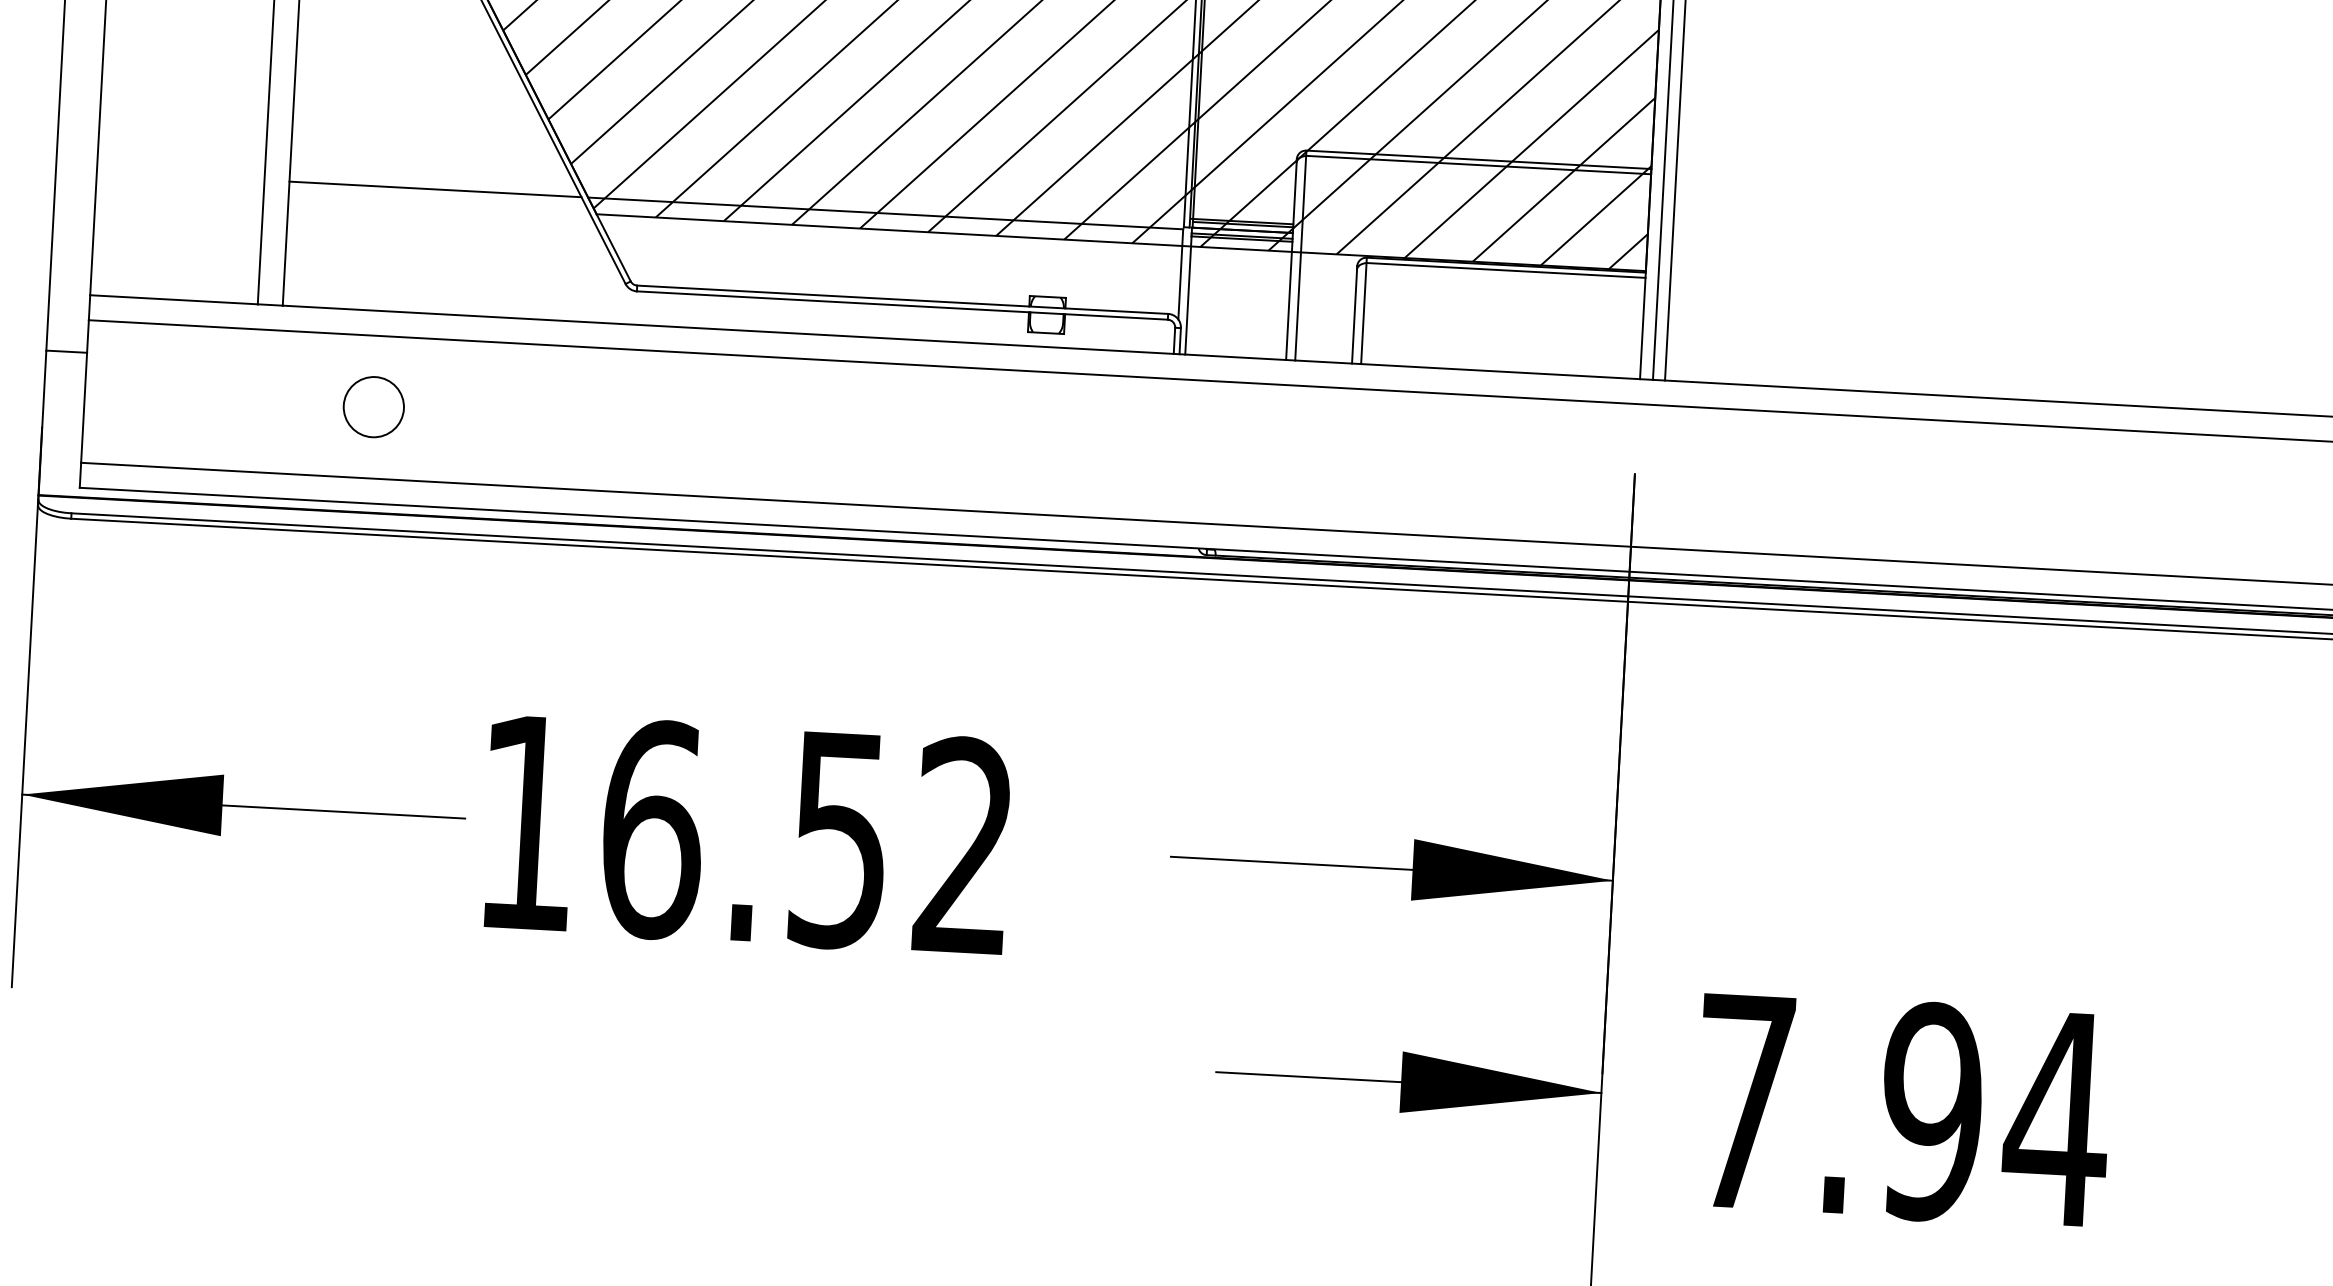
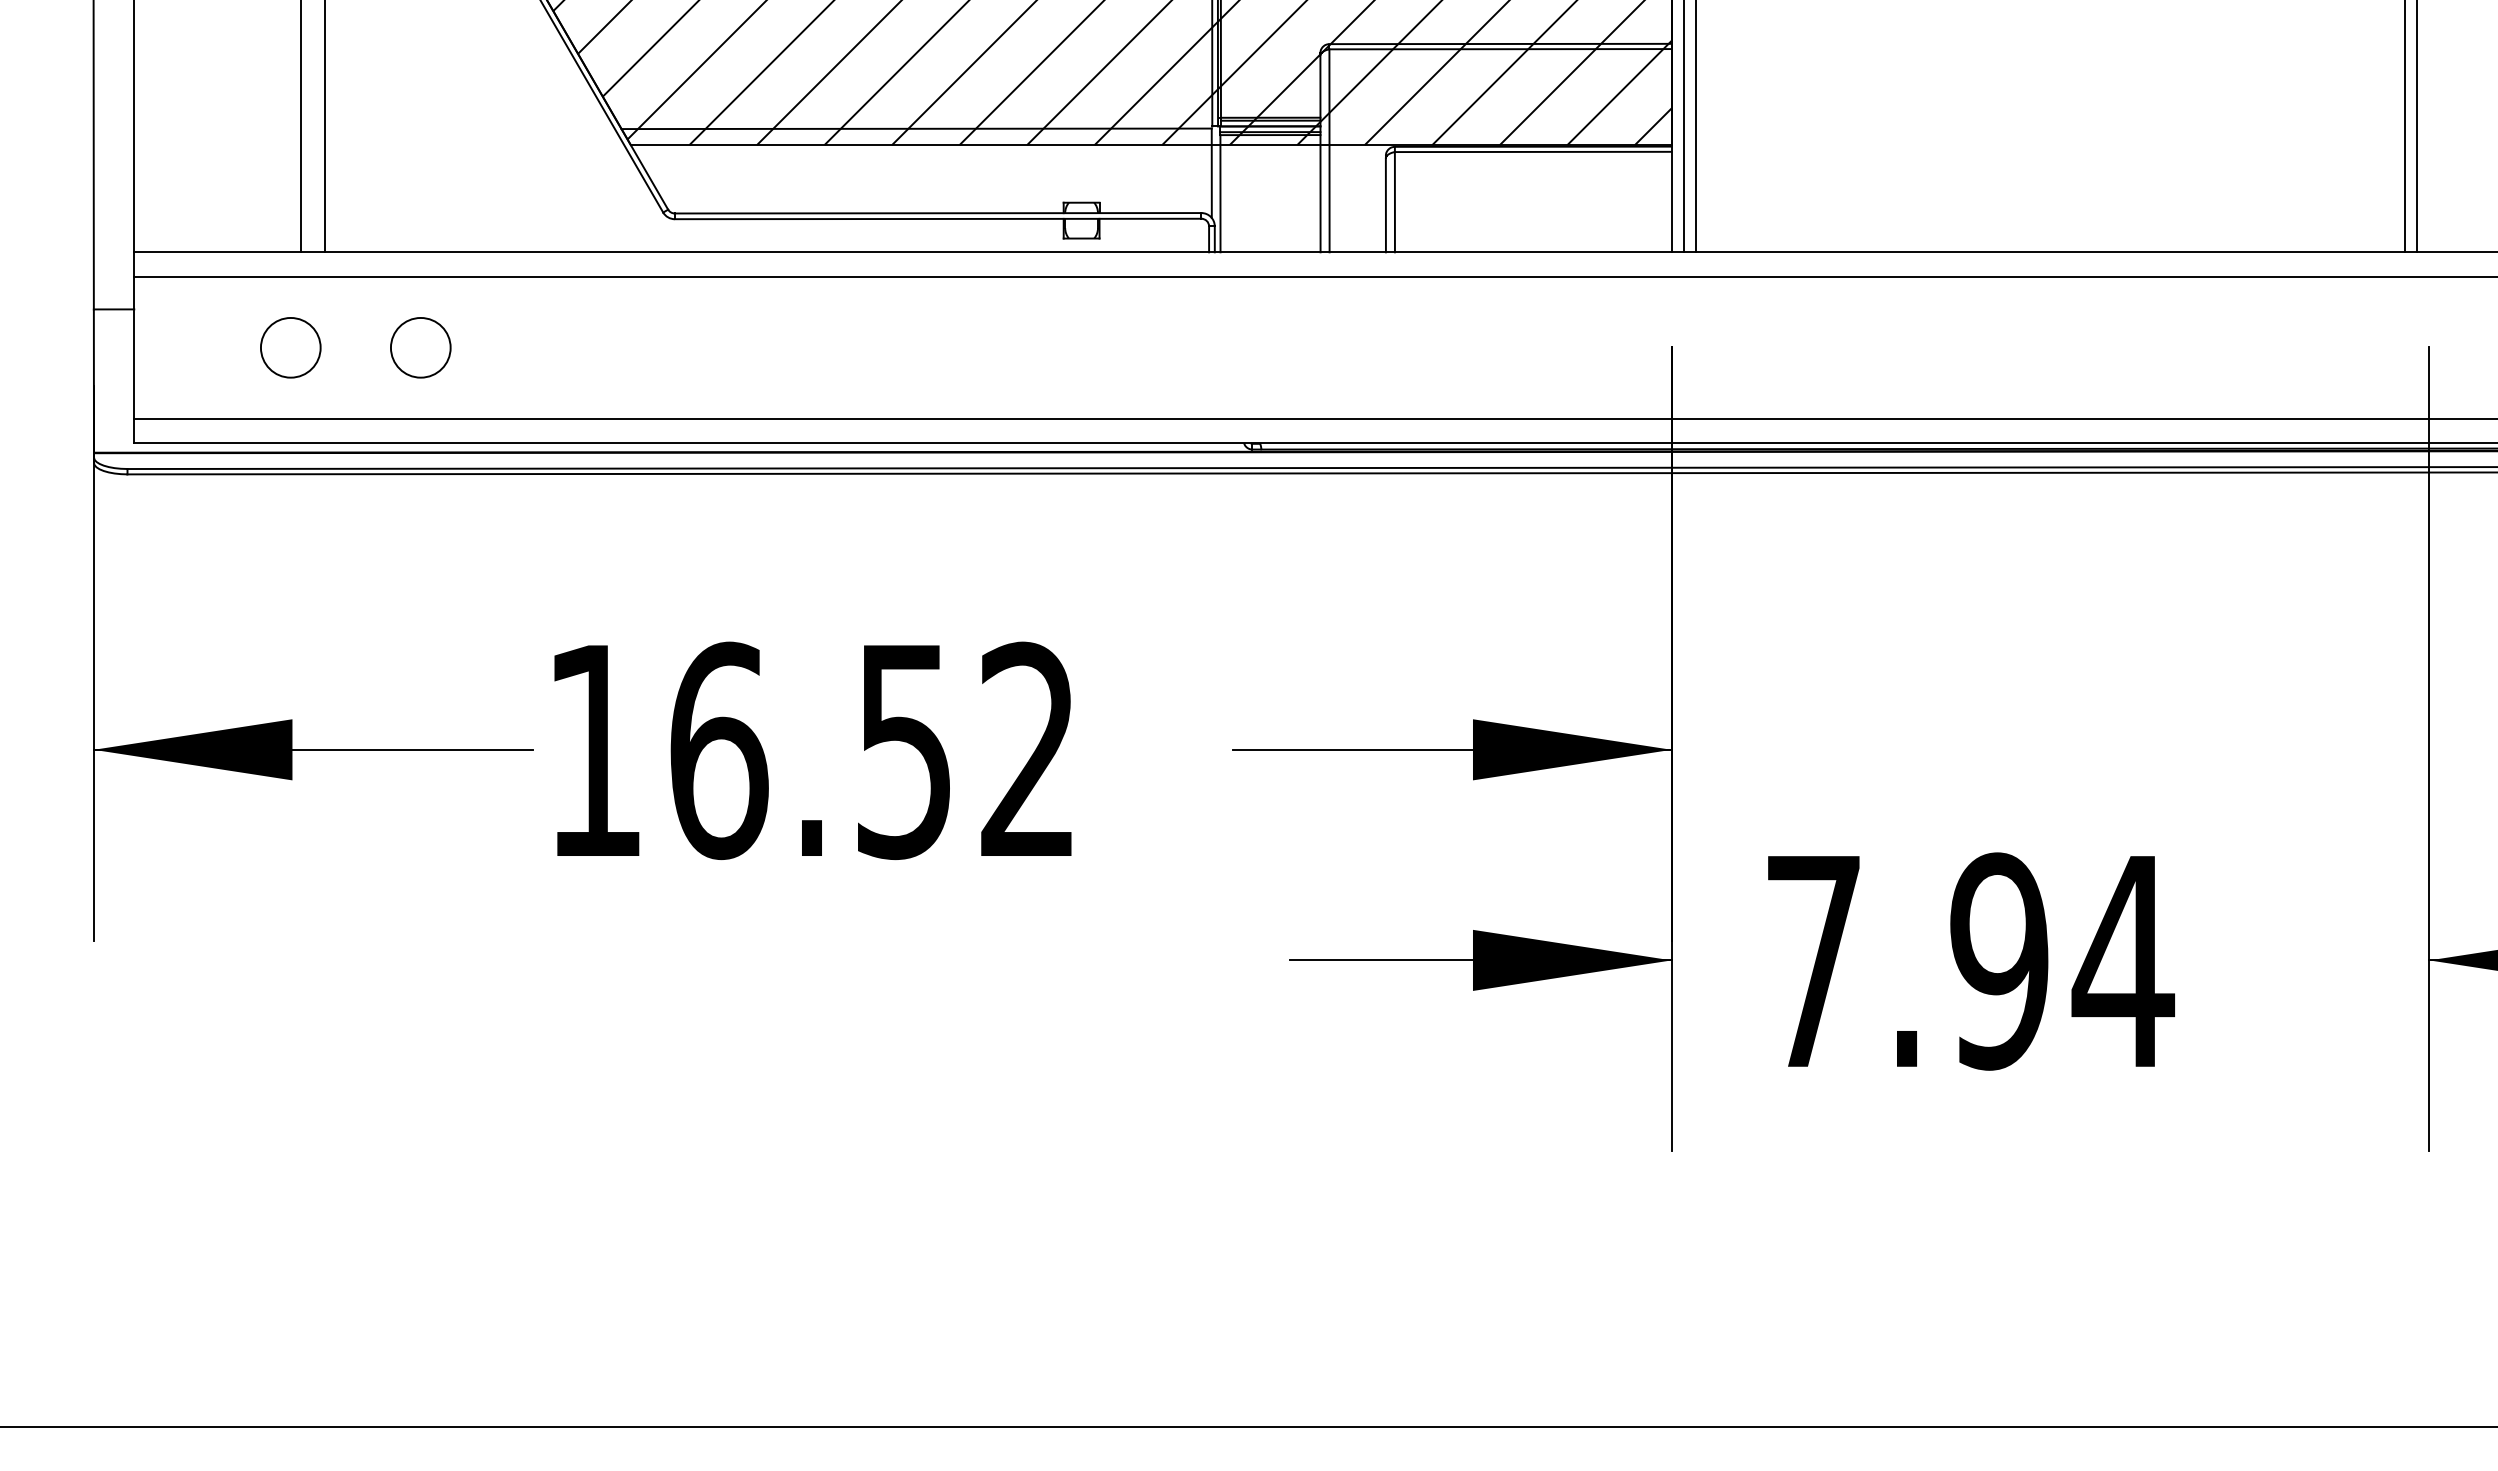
line: (434, 189) -> (469, 129), removed
circle: (242, 399) -> (290, 347), added

